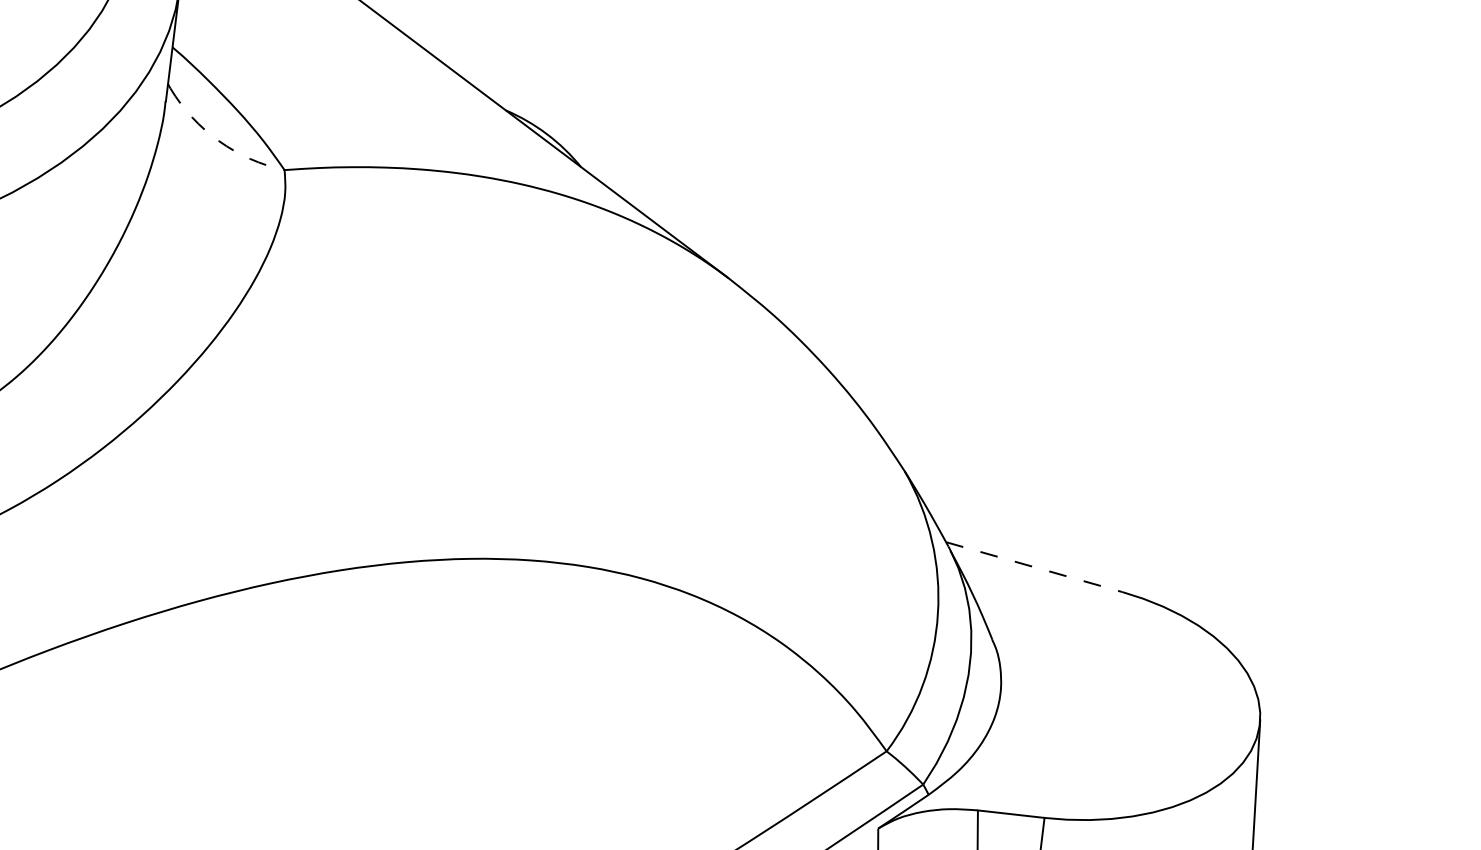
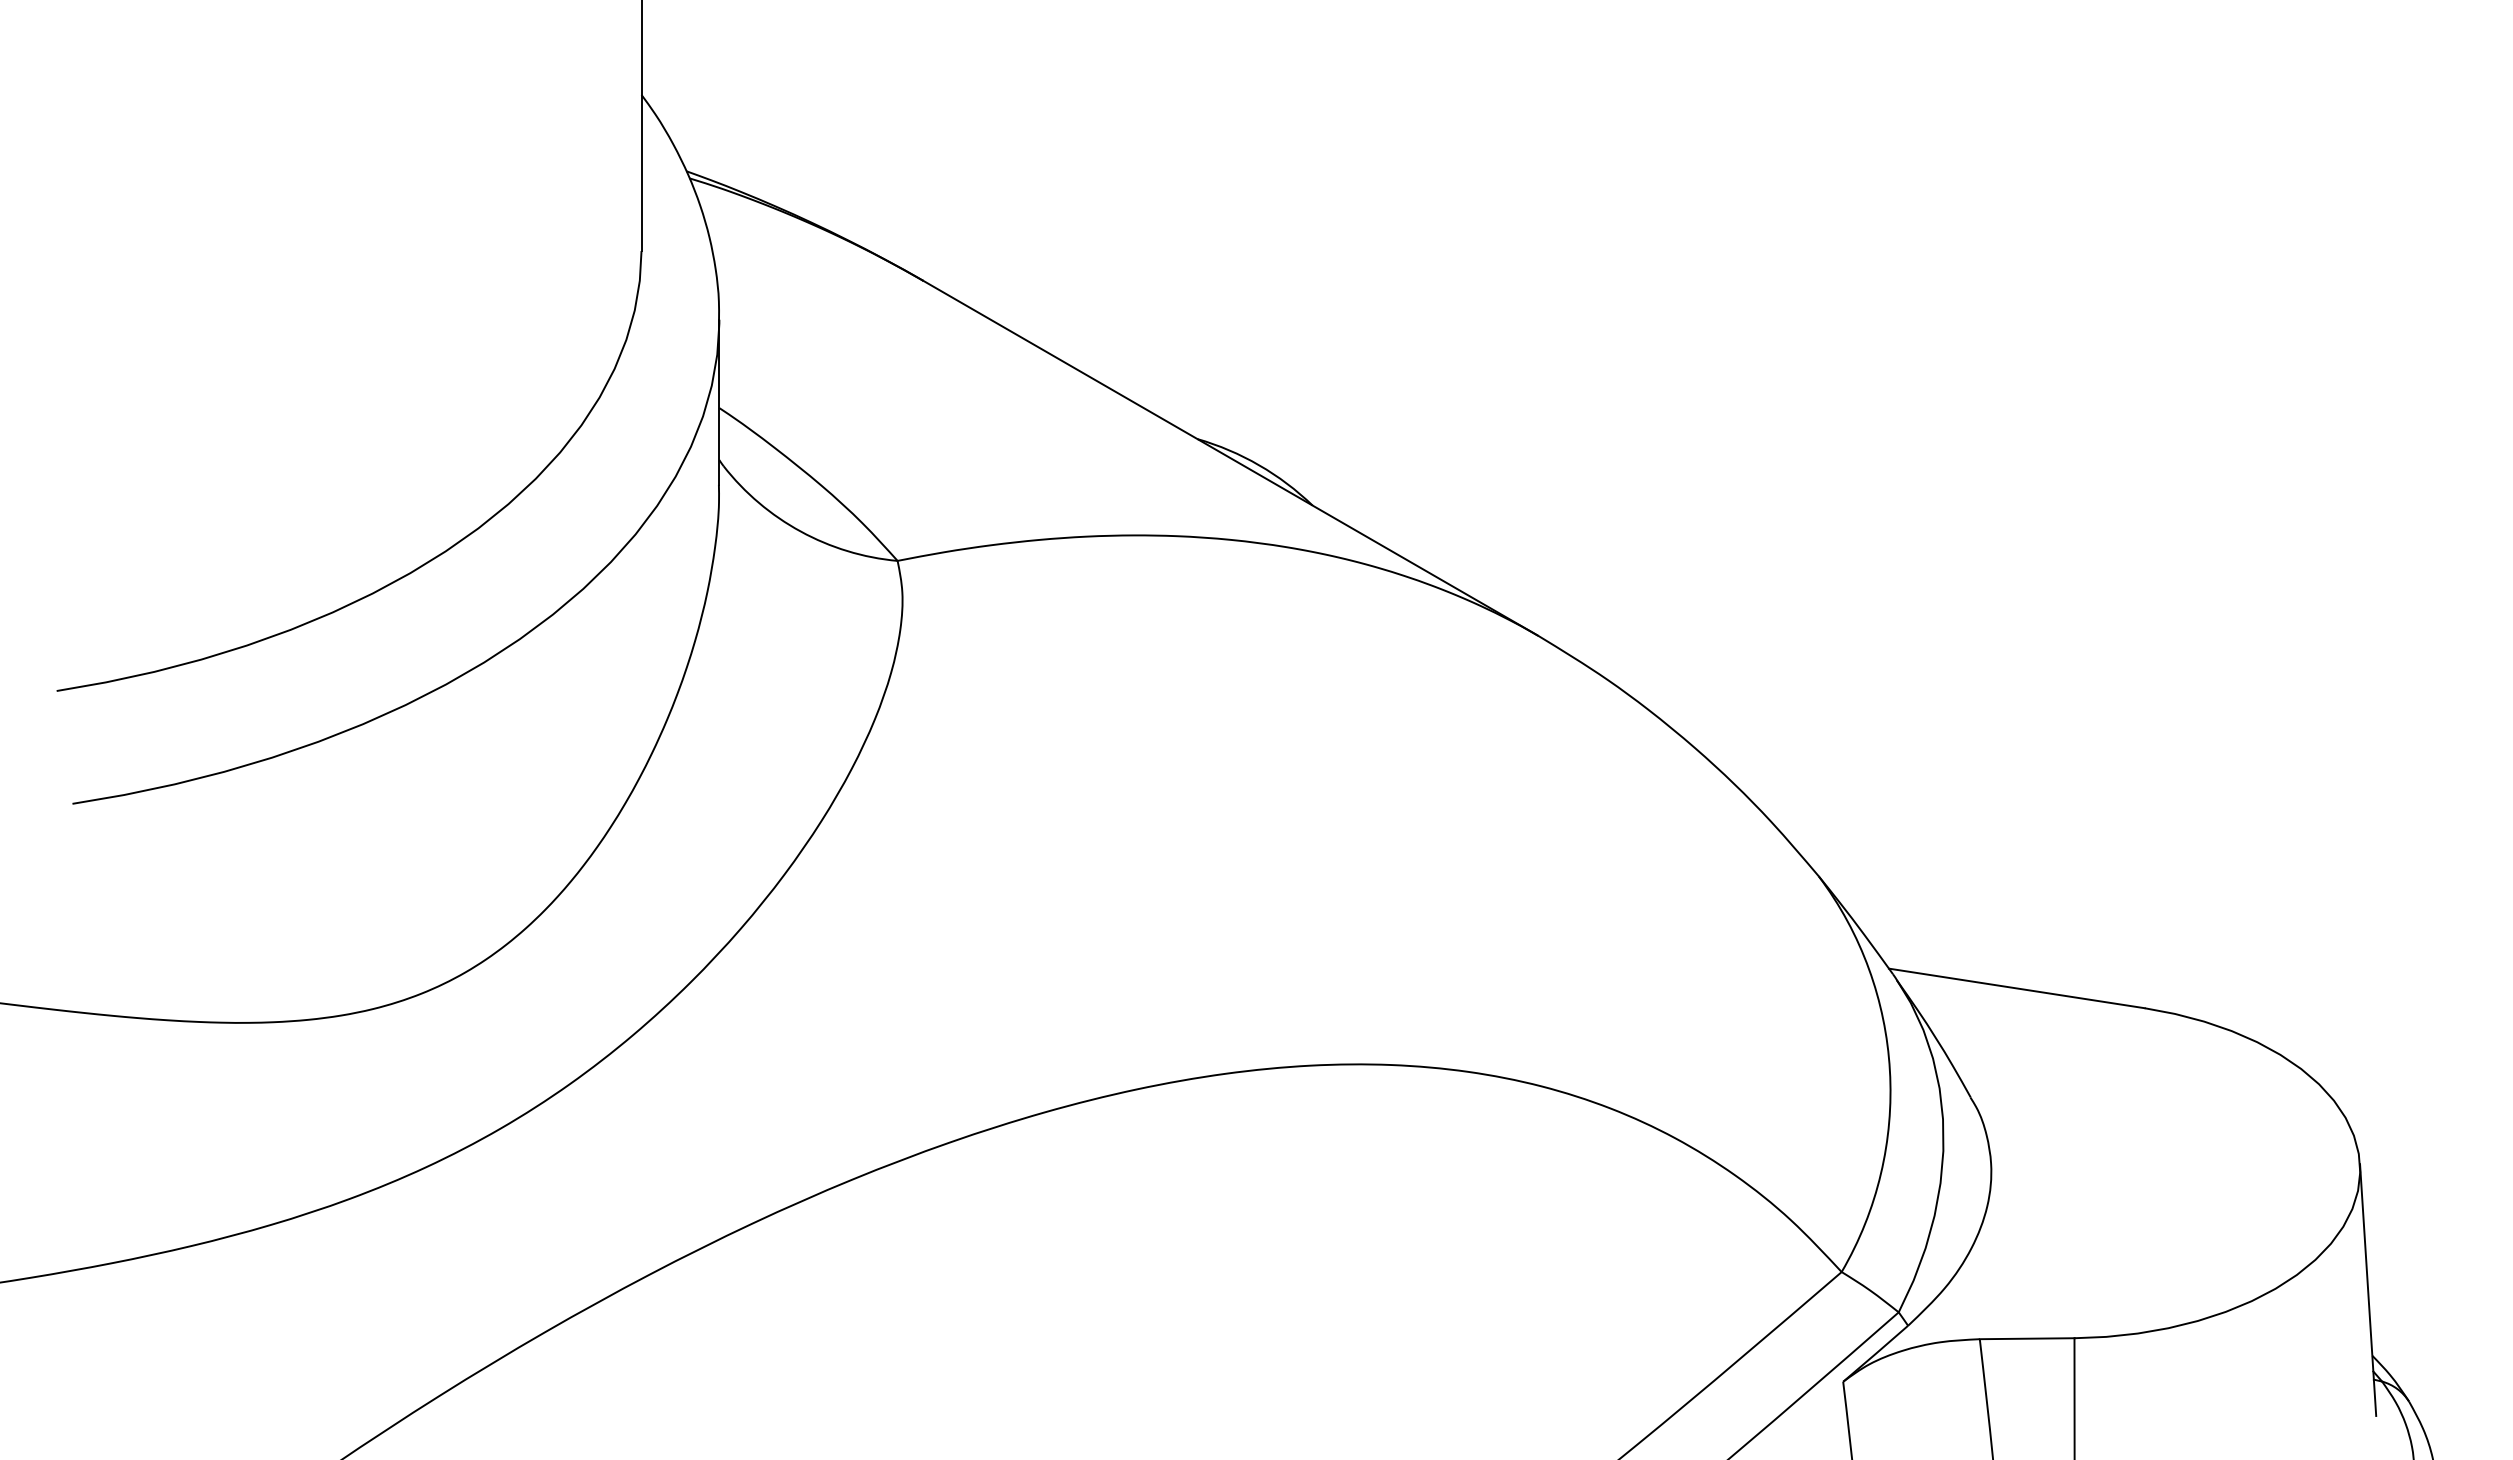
arc: (218, 141) -> (800, 531), dashed -> solid
line: (1034, 567) -> (2017, 988), dashed -> solid

